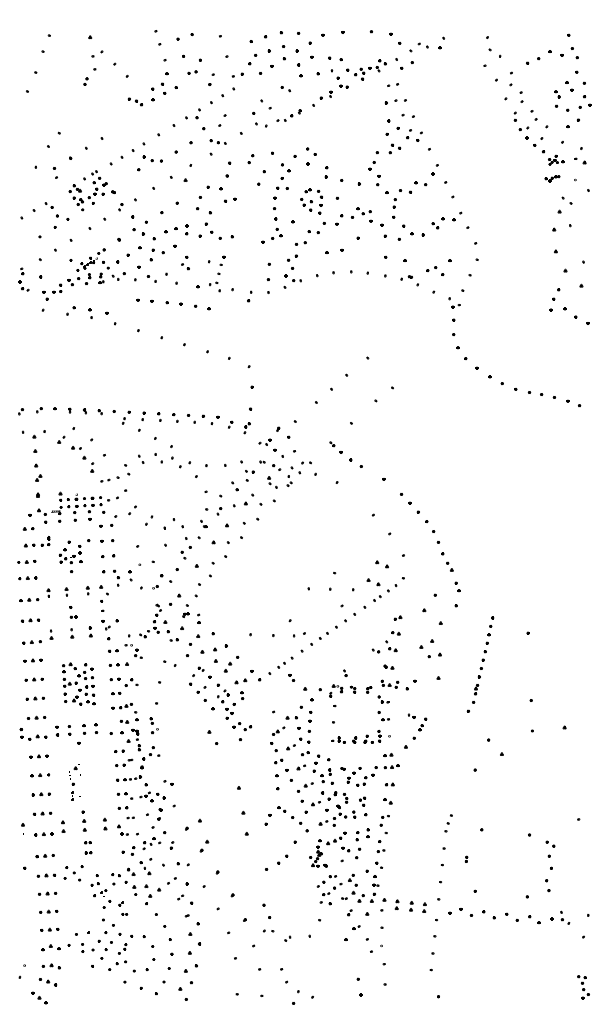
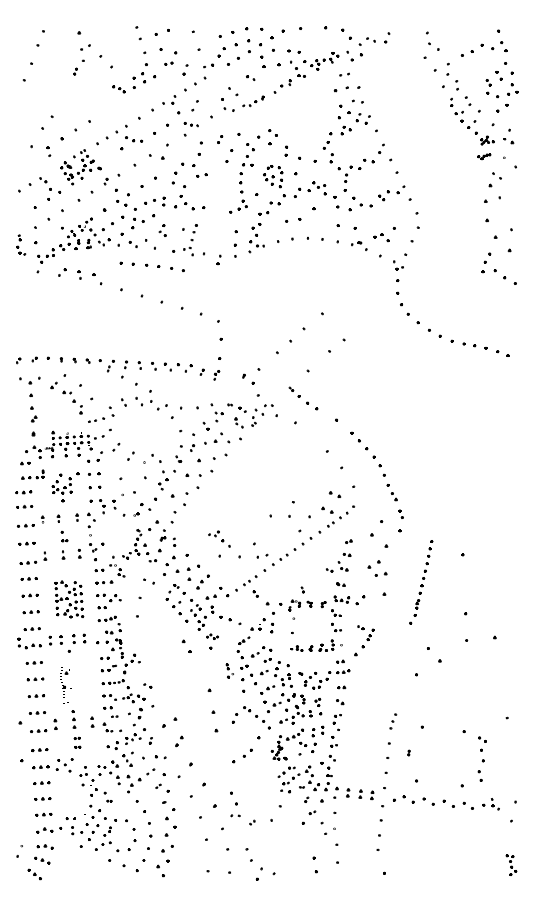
part: (395, 101) -> (346, 89), size x1.4
part: (270, 447) -> (218, 538), moved
part: (153, 725) -> (229, 670), moved
part: (242, 726) -> (212, 636), size x0.7
part: (303, 729) -> (224, 618), moved

